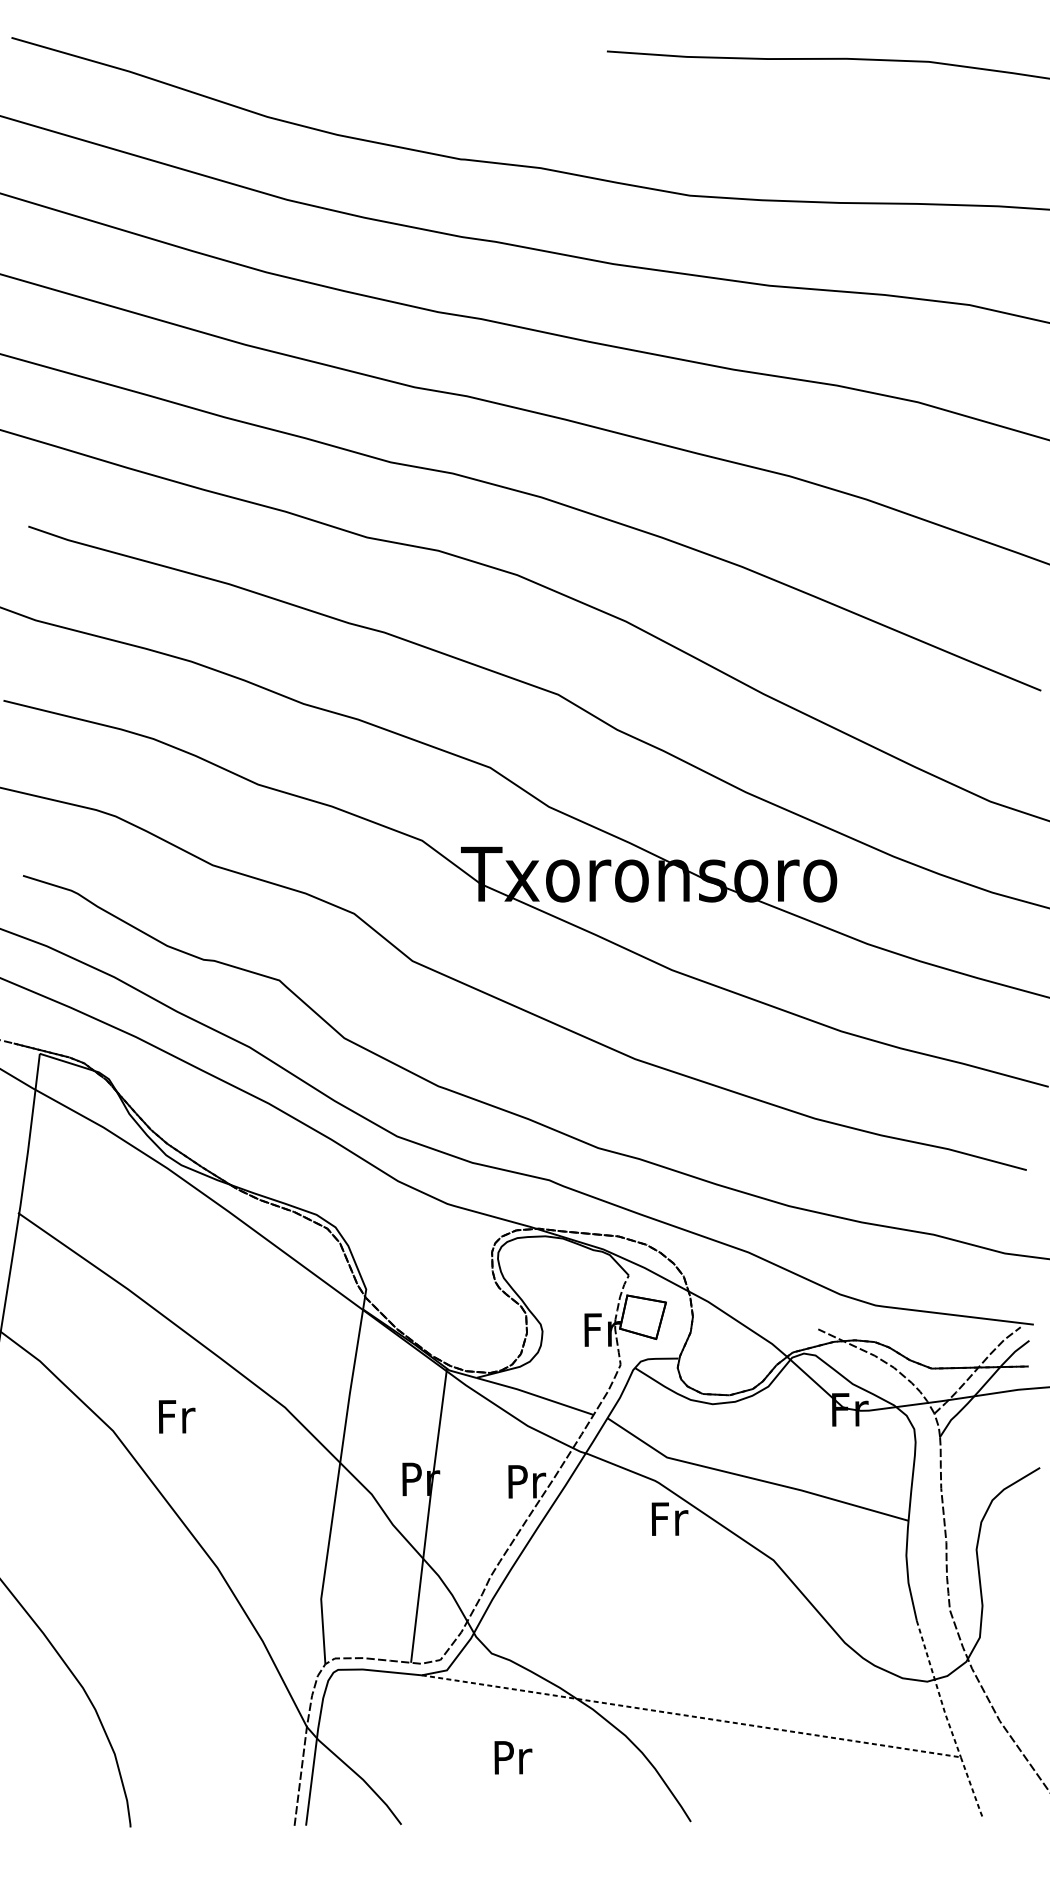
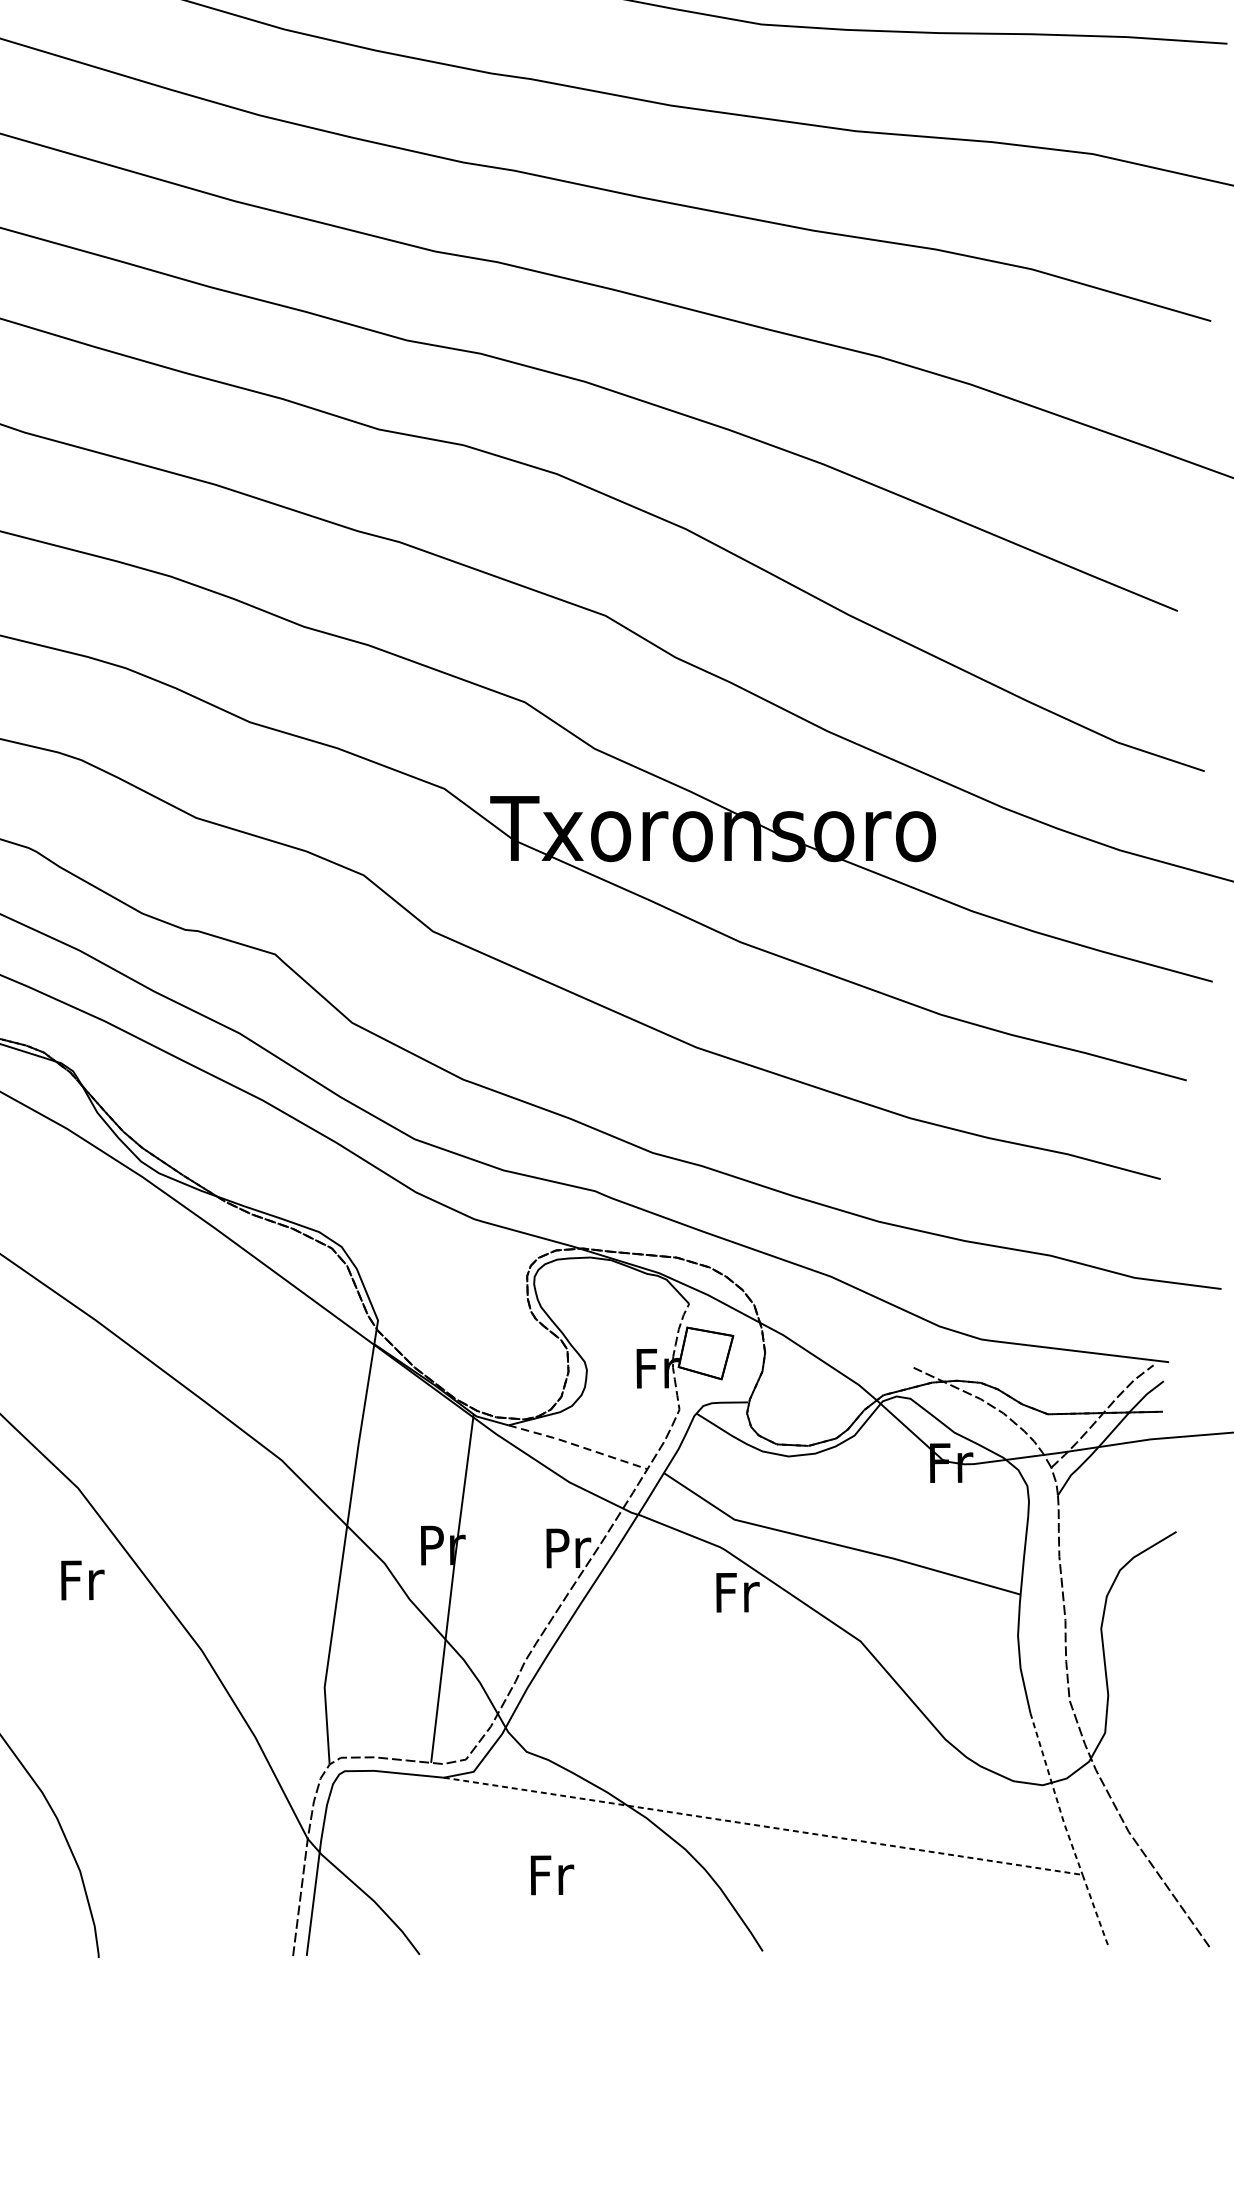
line: (535, 1395) -> (578, 1446), solid -> dashed
text: (177, 1416) -> (83, 1580), moved
text: (513, 1757) -> (552, 1875), Pr -> Fr

